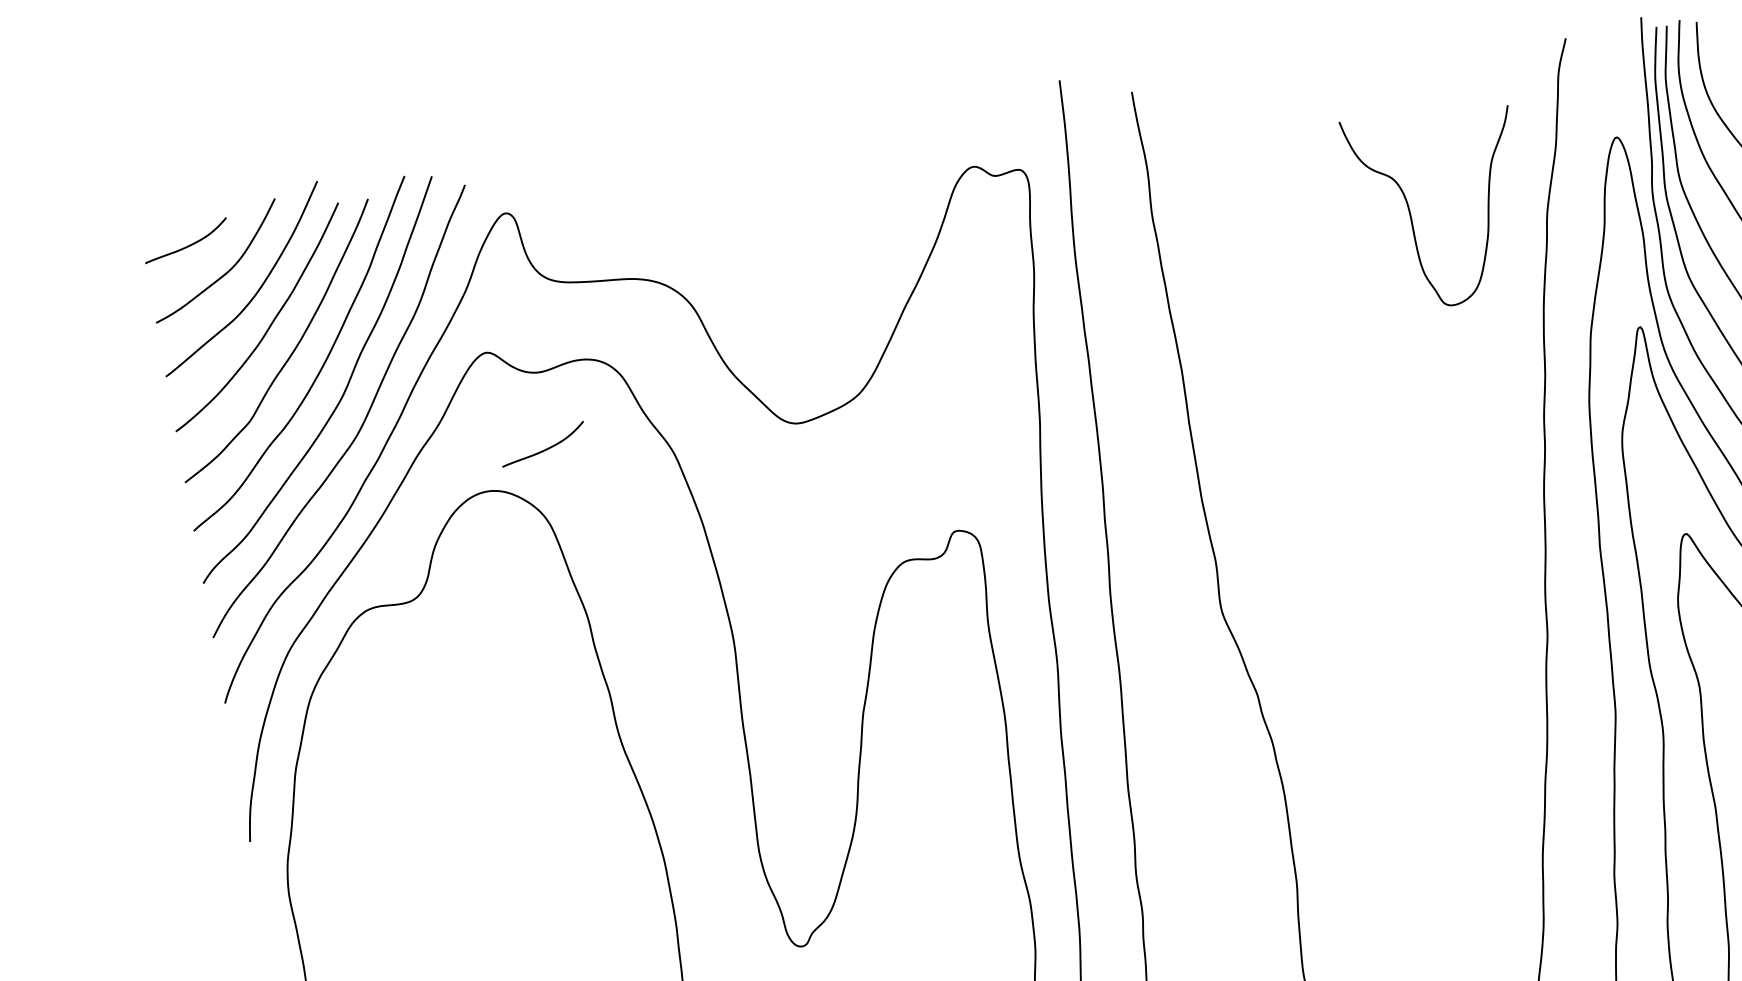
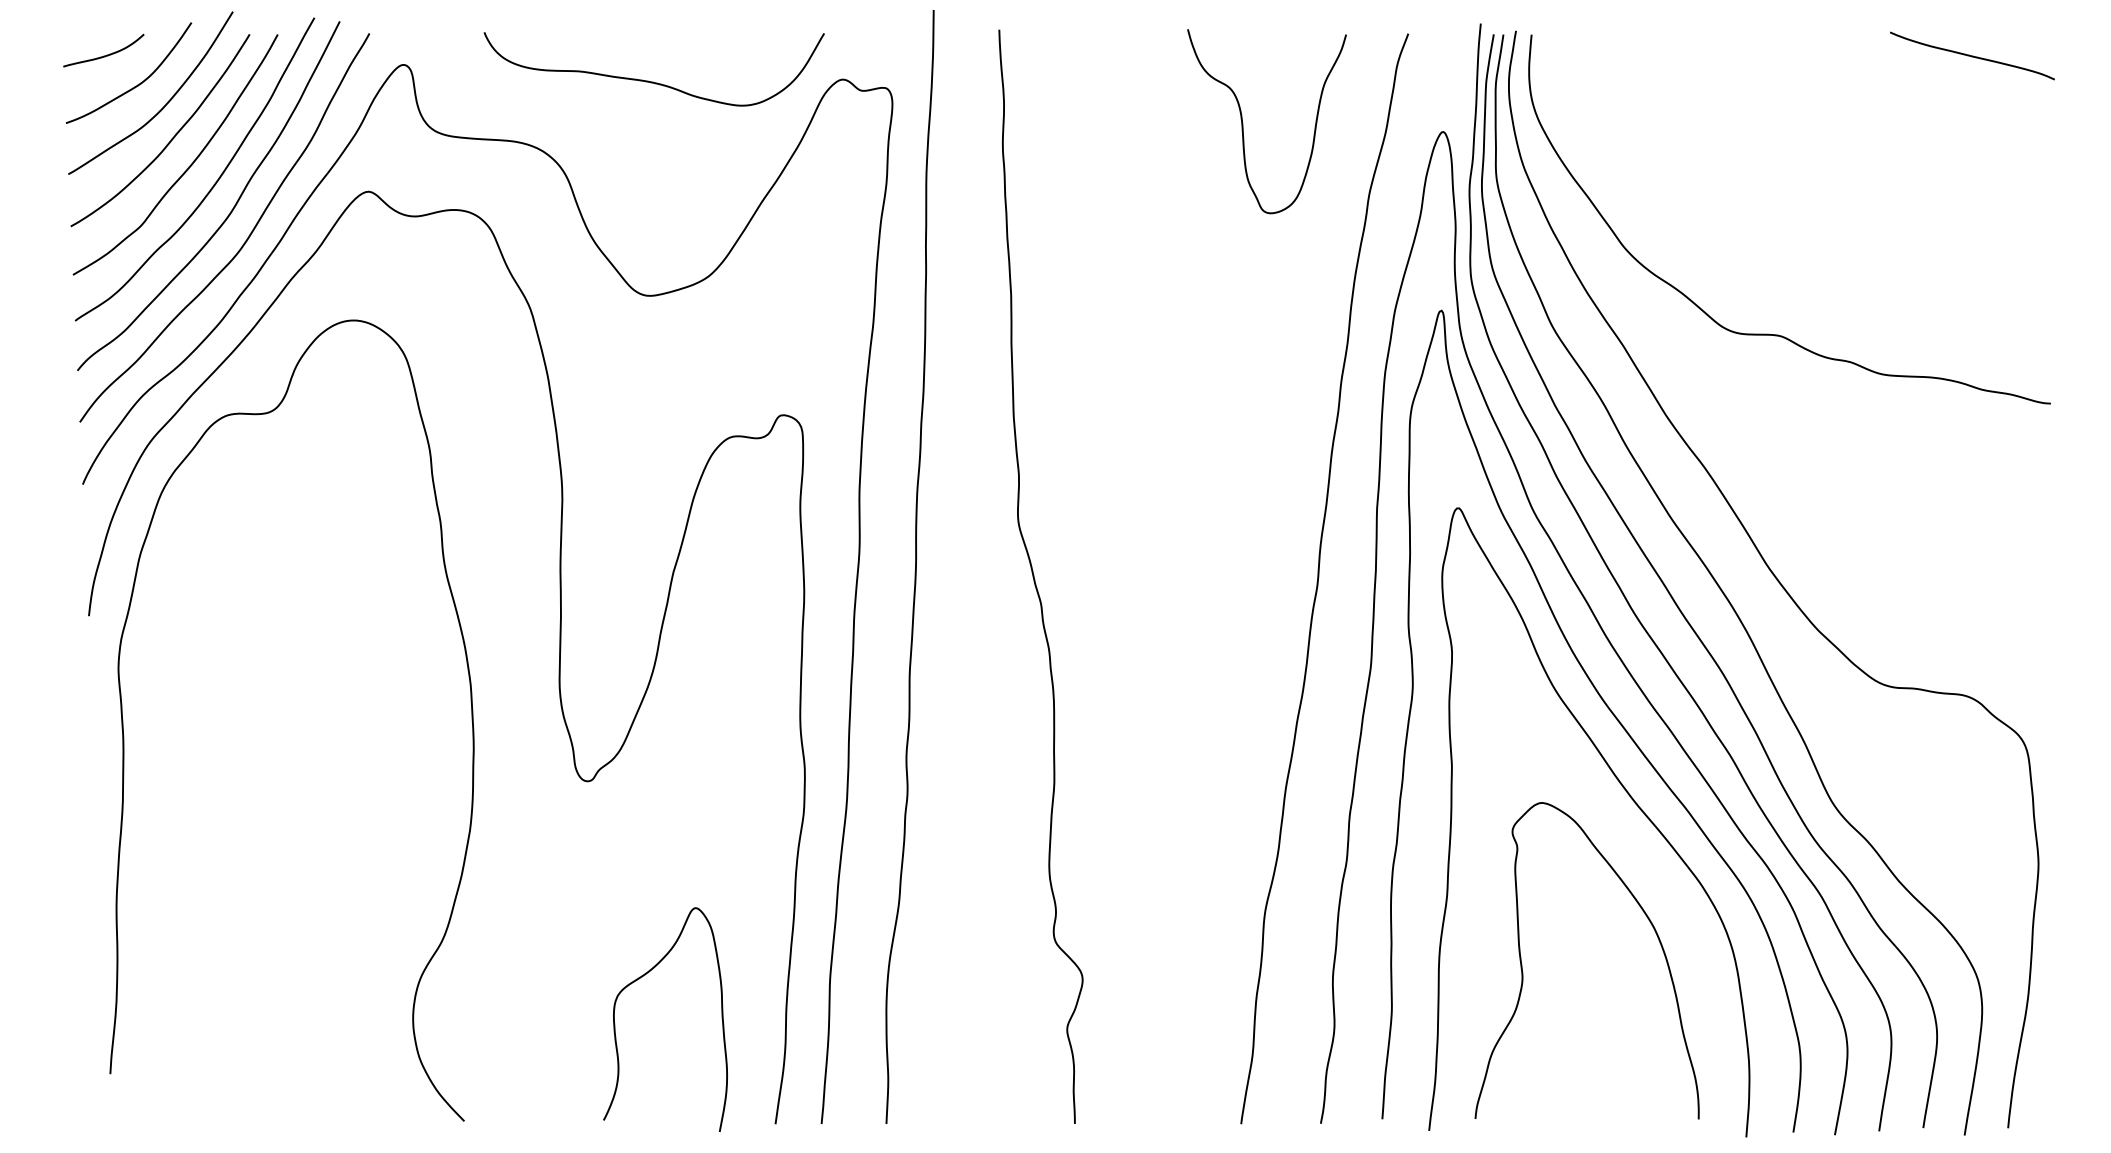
curve: (772, 195) -> (653, 81), added
curve: (1411, 213) -> (1243, 123), moved
curve: (546, 448) -> (412, 287), removed

